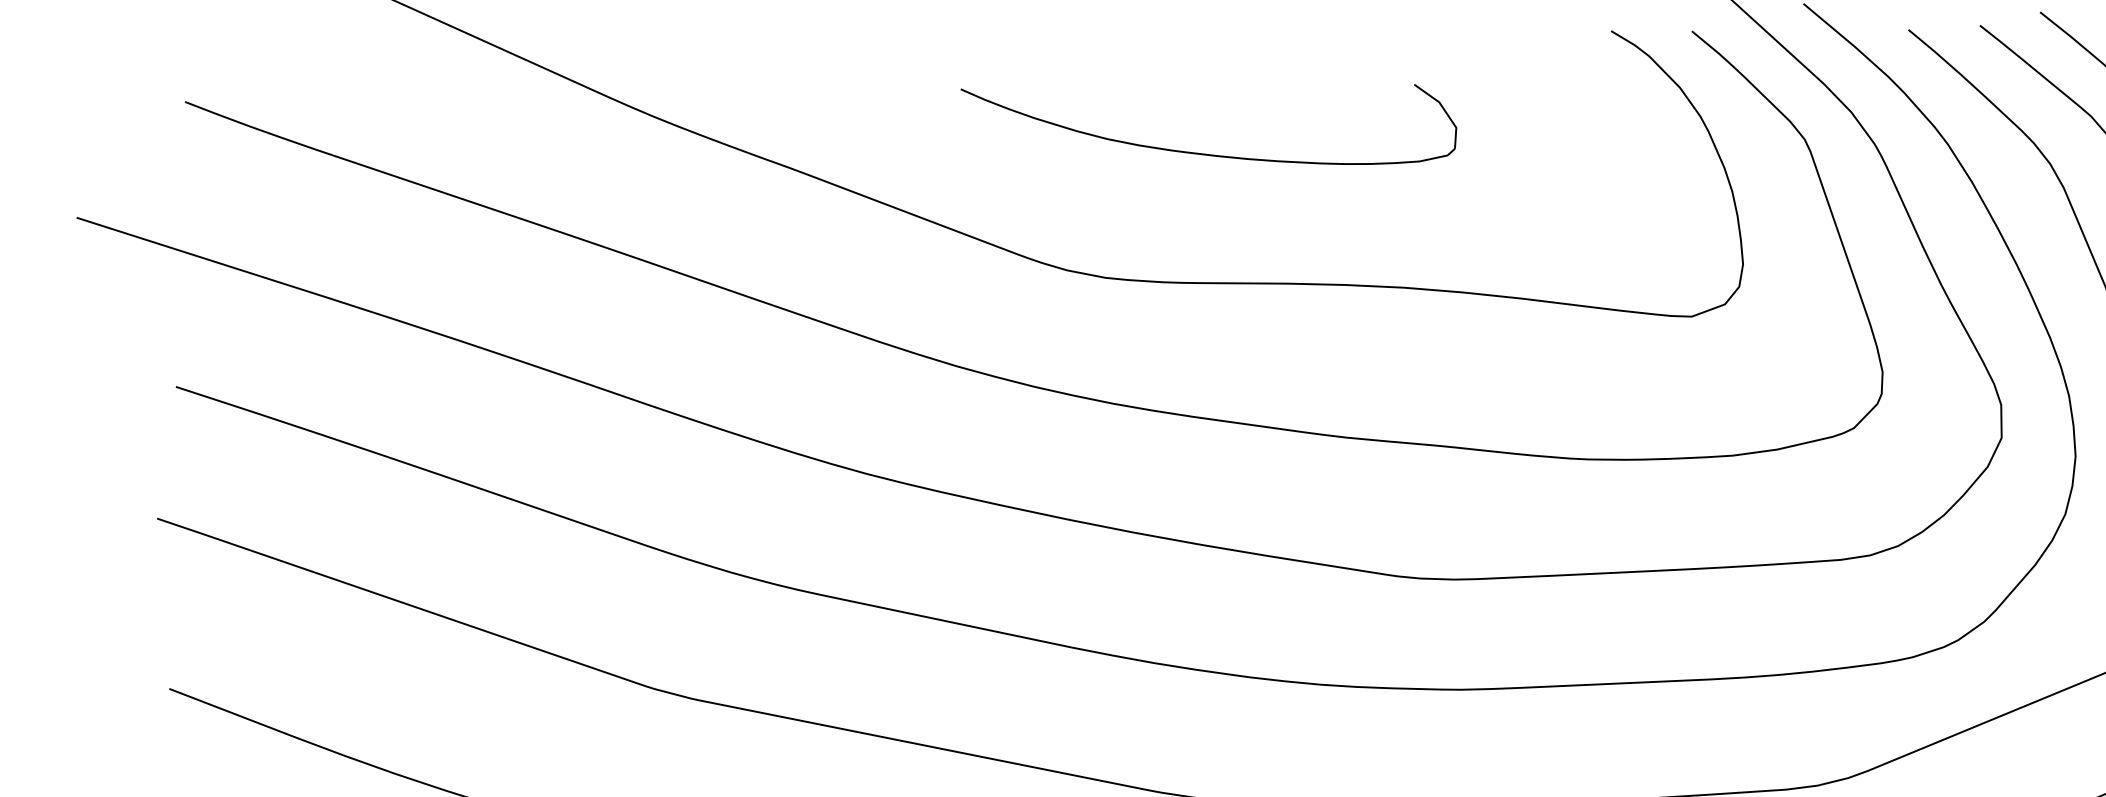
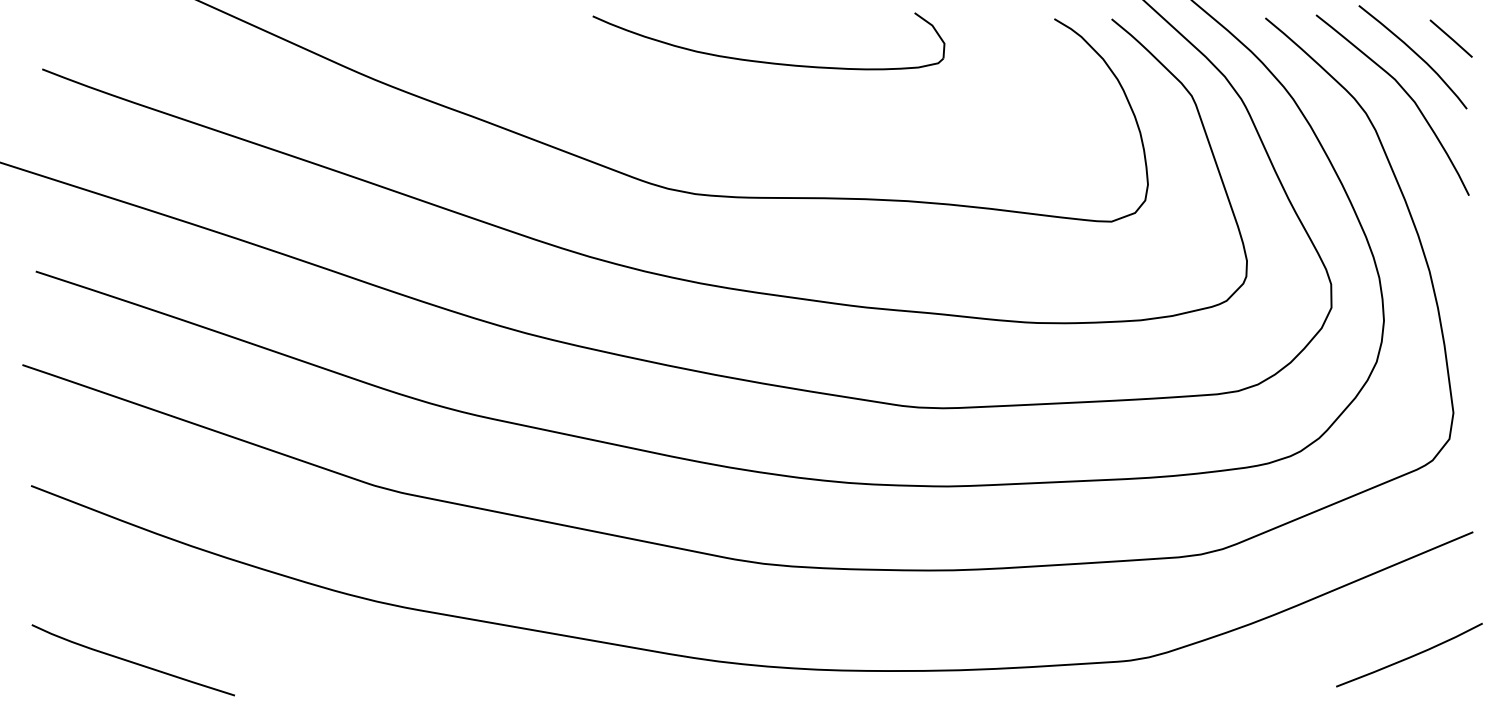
part: (1206, 152) -> (767, 61), moved

